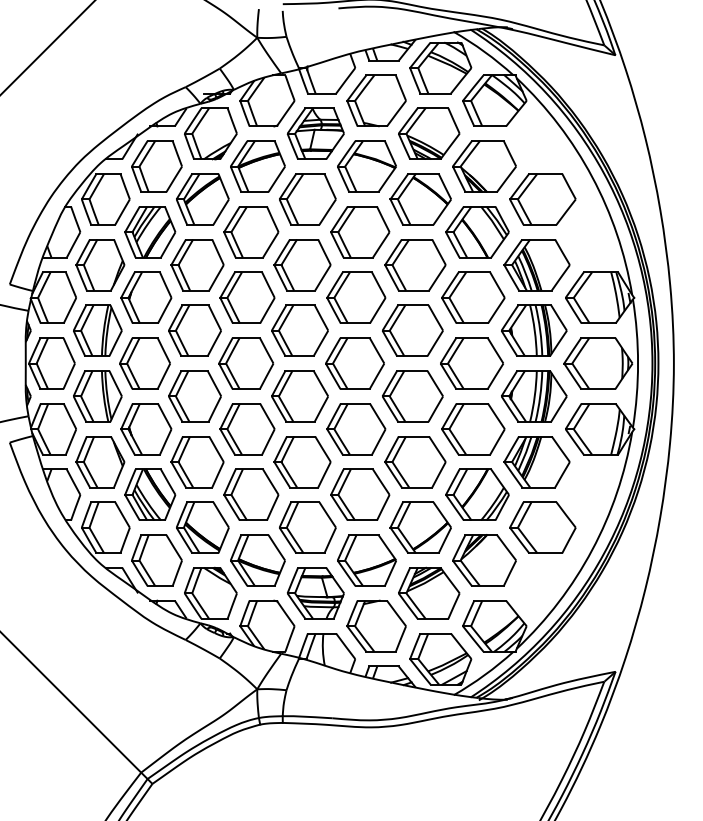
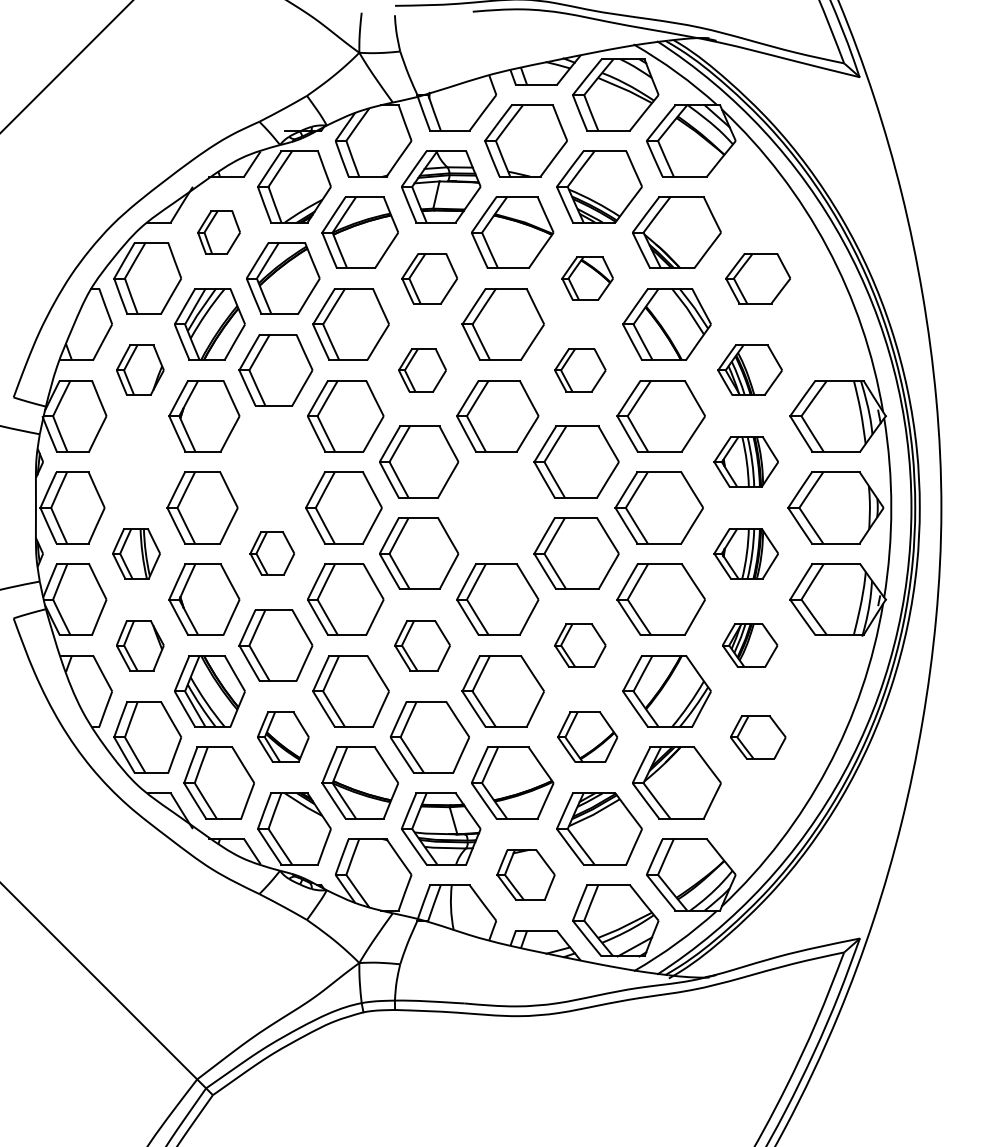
part: (156, 166) -> (218, 232), size x0.6
part: (307, 199) -> (429, 278), size x0.7
part: (420, 199) -> (587, 278), size x0.6
part: (542, 199) -> (757, 278), size x0.7
part: (100, 265) -> (140, 370), size x0.7
part: (302, 265) -> (422, 370), size x0.6
part: (415, 265) -> (580, 370), size x0.6
part: (536, 265) -> (749, 370), size x0.7
part: (97, 330) -> (136, 461), removed
part: (195, 330) -> (272, 461), removed
part: (534, 330) -> (746, 461), size x0.7
part: (354, 363) -> (495, 507), removed
part: (97, 396) -> (136, 553), size x0.7
part: (195, 396) -> (272, 553), size x0.6
part: (534, 396) -> (746, 553), size x0.7
part: (100, 462) -> (140, 645), size x0.7
part: (302, 462) -> (422, 645), size x0.7
part: (415, 462) -> (580, 645), size x0.6
part: (536, 462) -> (749, 645), size x0.6
part: (202, 527) -> (283, 737), size x0.7
part: (420, 527) -> (587, 737), size x0.7
part: (542, 527) -> (757, 737), size x0.6
part: (376, 625) -> (525, 874), size x0.7

